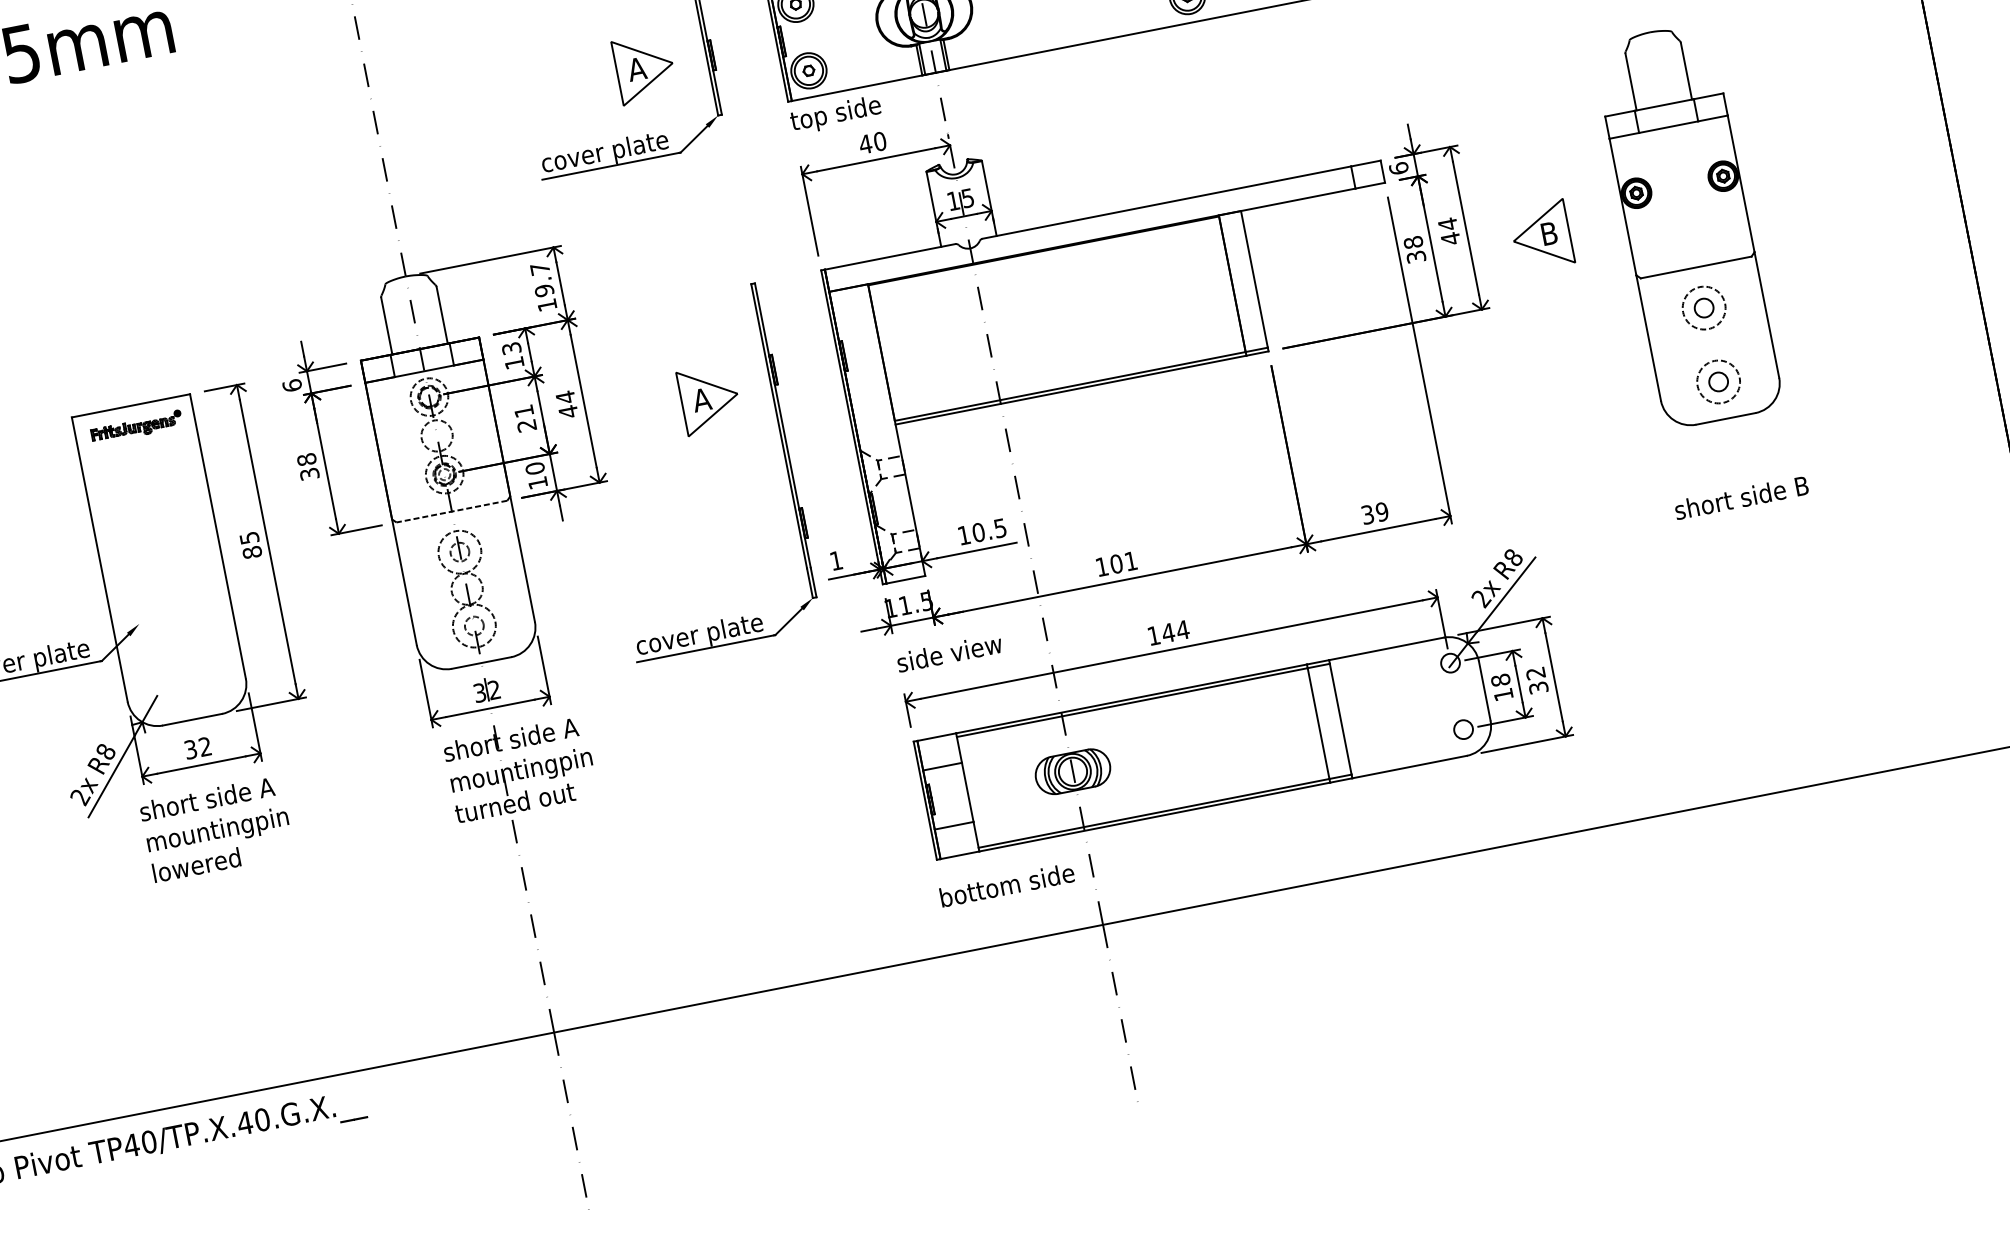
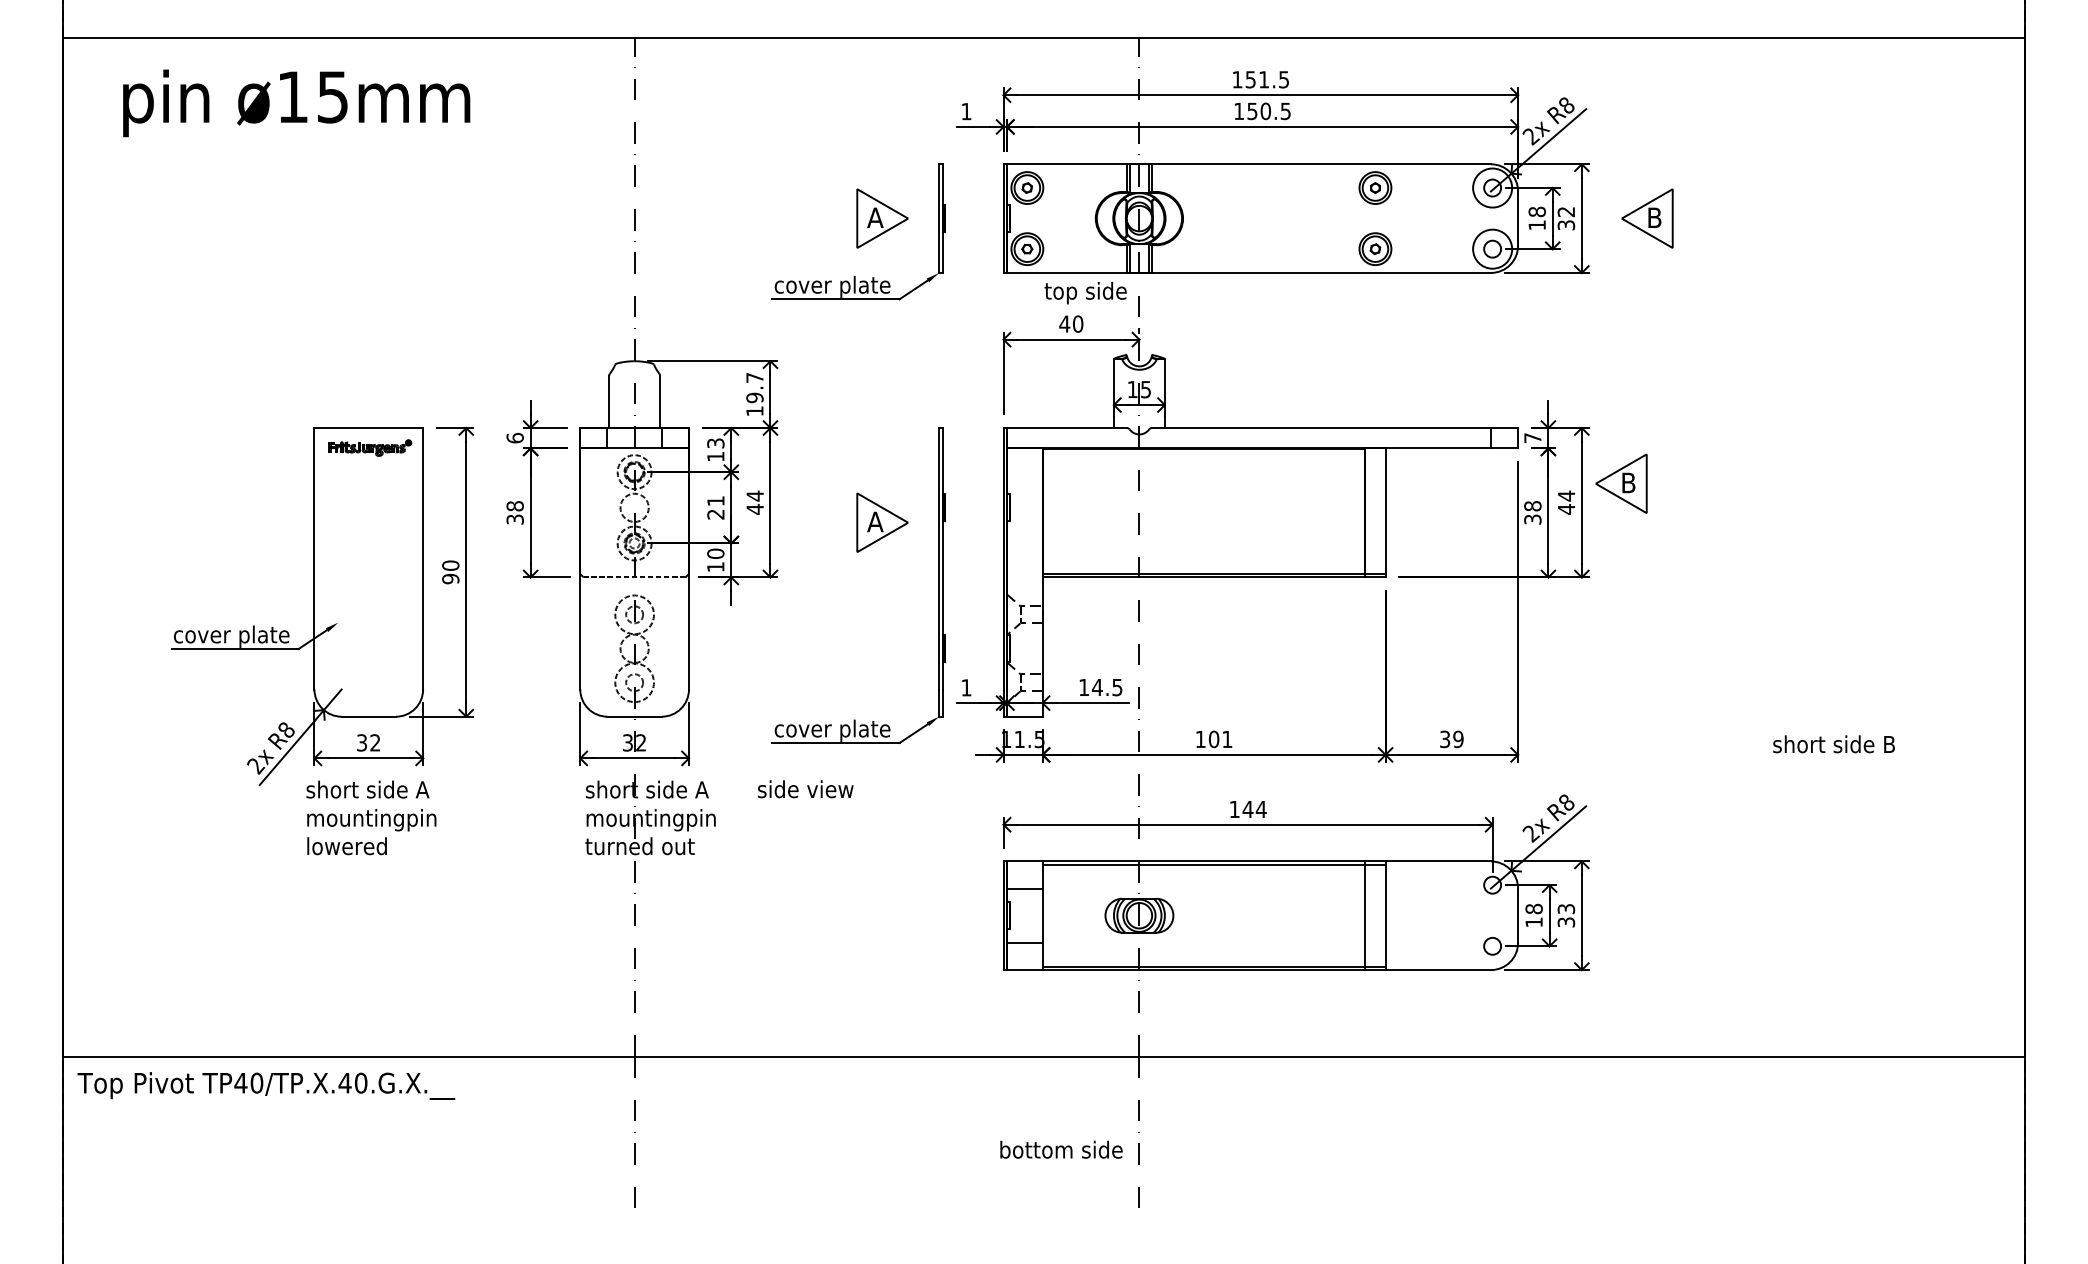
text: (835, 115) -> (1085, 293), moved
text: (1398, 167) -> (1532, 437), 6 -> 7
part: (1687, 225) -> (1778, 538), removed
part: (1541, 235) -> (1621, 483), moved
text: (1740, 498) -> (1833, 744), moved
text: (977, 532) -> (1096, 687), 10.5 -> 14.5
text: (250, 545) -> (450, 572), 85 -> 90
text: (949, 653) -> (805, 789), moved
text: (1536, 673) -> (1566, 909), 32 -> 33
text: (1007, 884) -> (1061, 1149), moved

